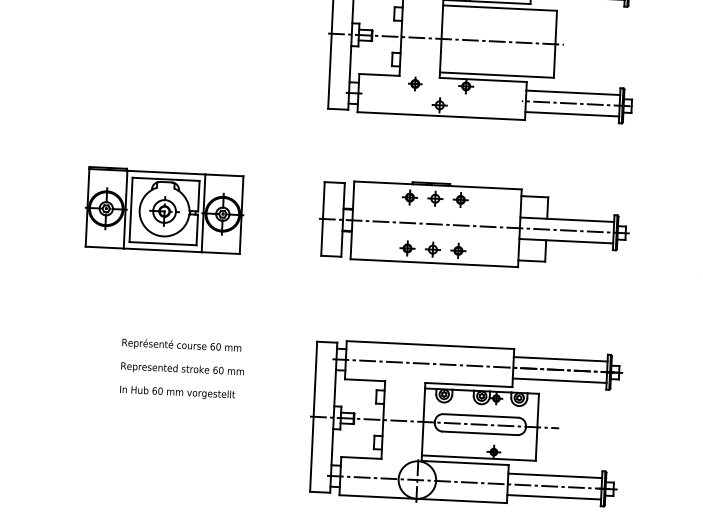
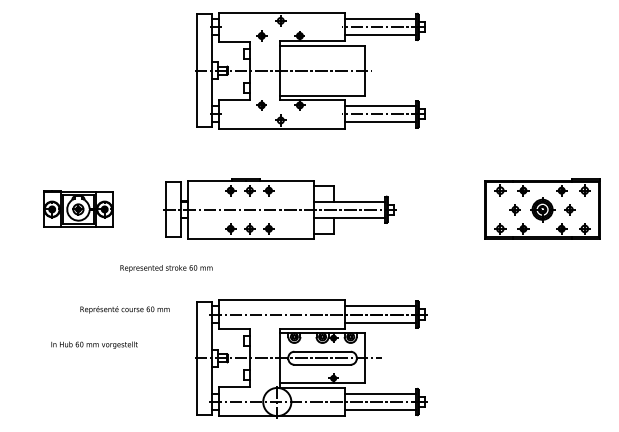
part: (164, 209) -> (78, 208), size x0.6
part: (473, 224) -> (279, 208), moved
text: (181, 345) -> (124, 309), moved
text: (182, 369) -> (166, 268), moved

